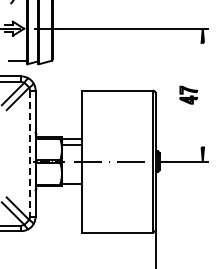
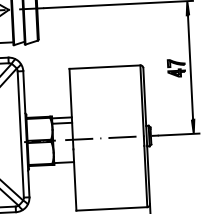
line: (202, 94) -> (190, 66), added
line: (29, 154) -> (20, 135), dashed -> solid

